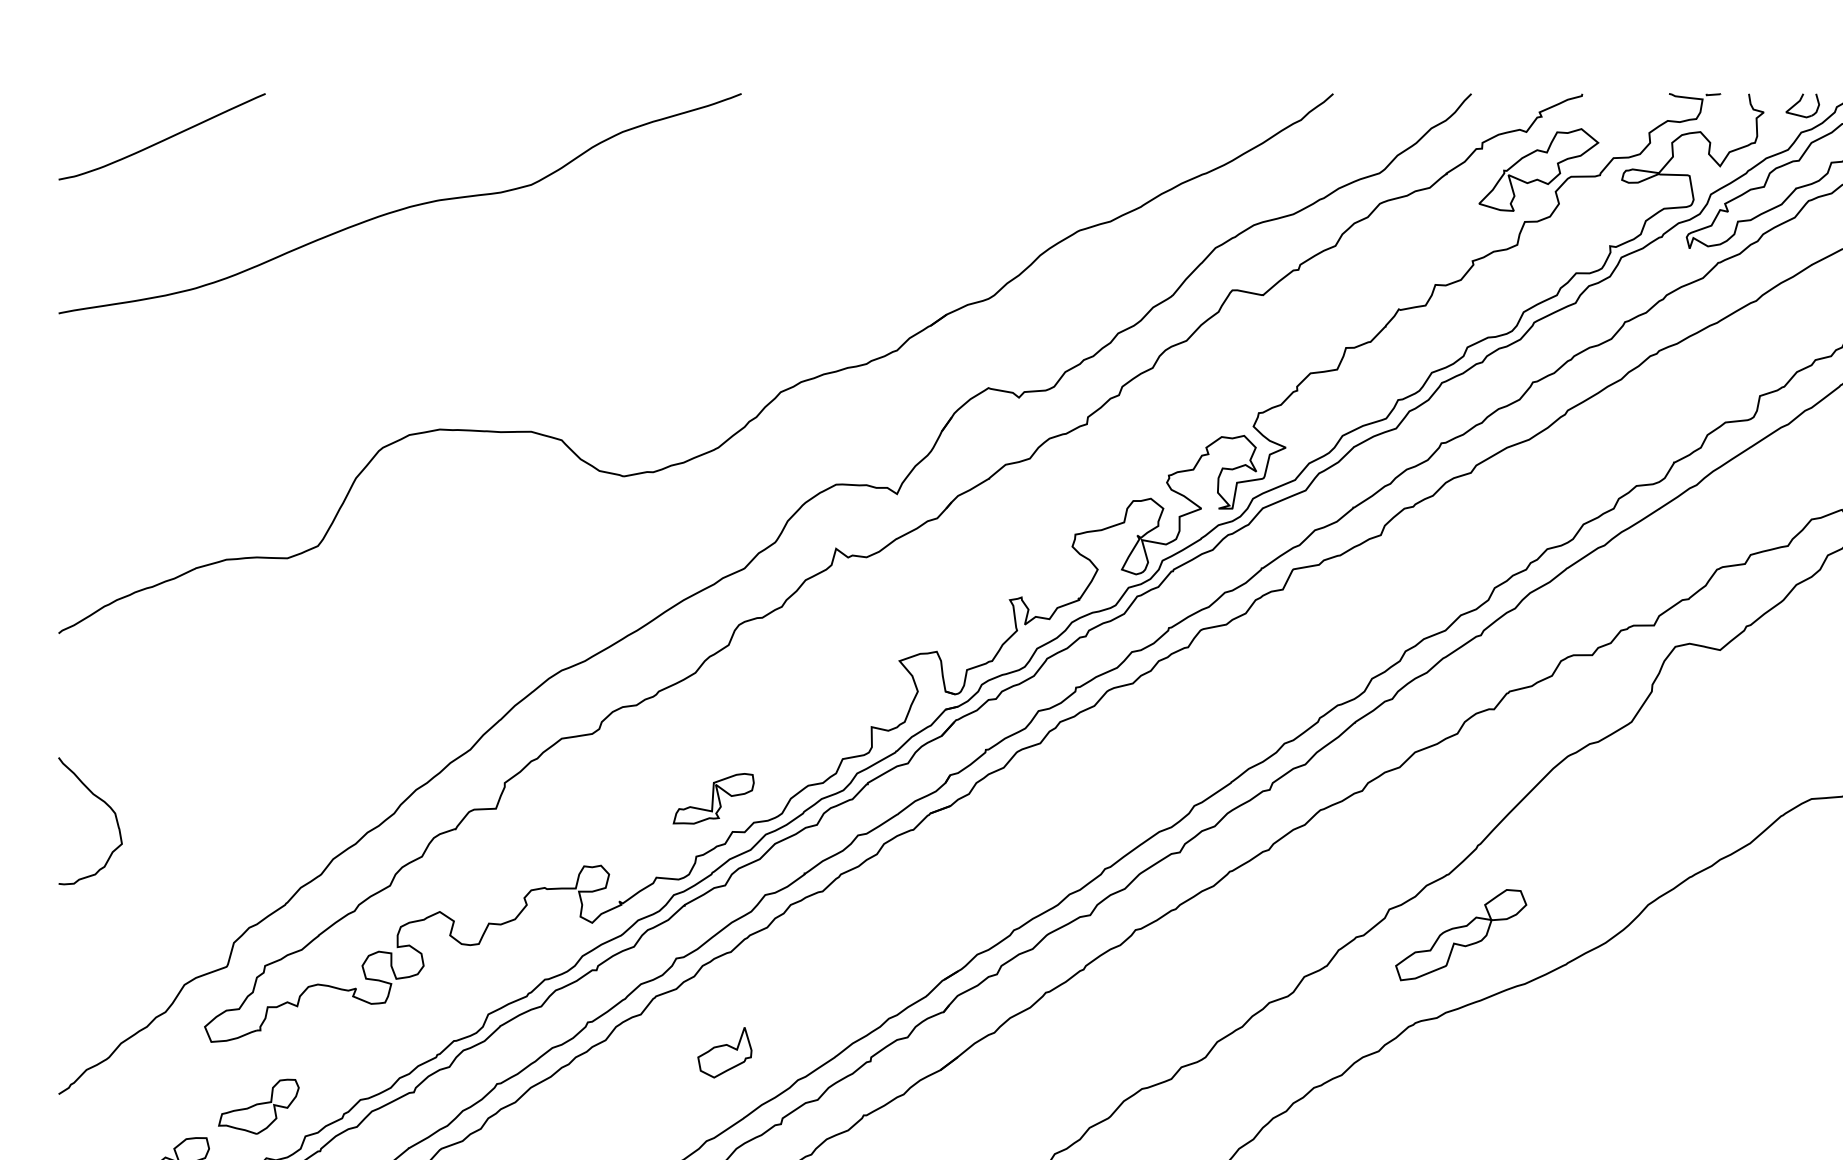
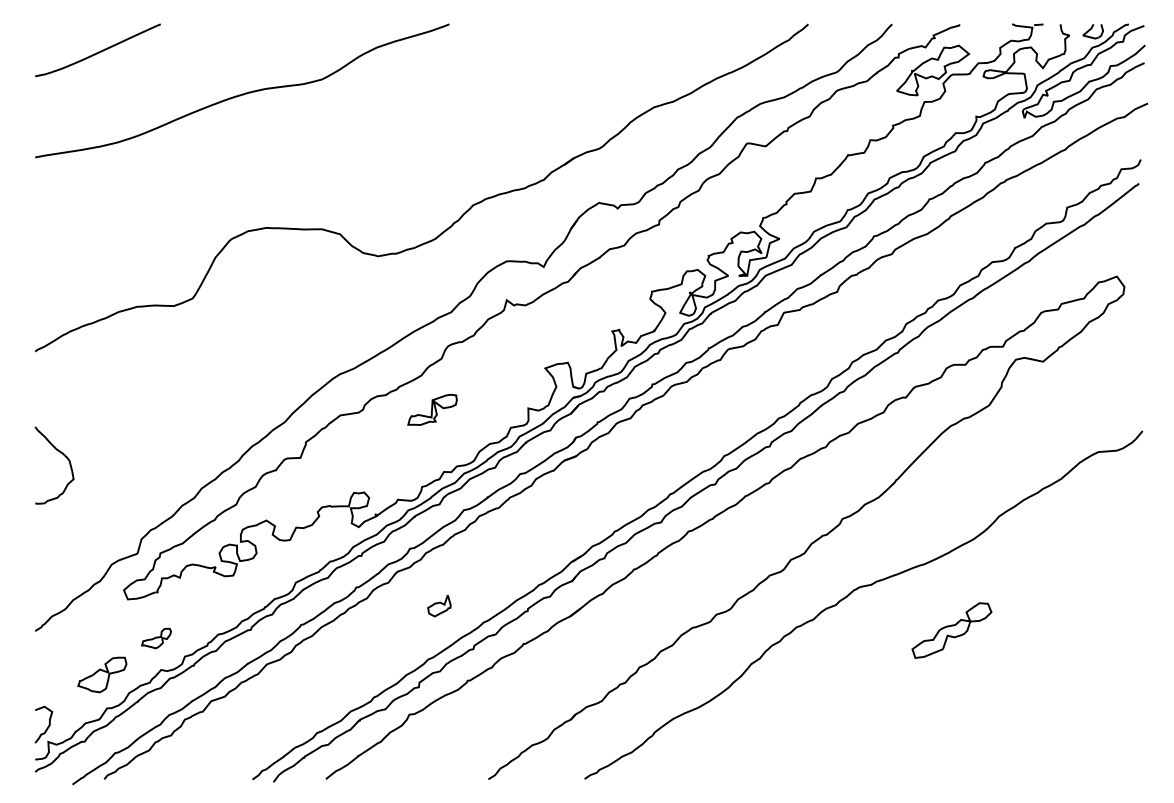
part: (713, 798) -> (432, 409), moved
part: (1460, 934) -> (951, 630), moved
part: (725, 1052) -> (439, 605), size x0.7
part: (258, 1106) -> (156, 638), size x0.6

